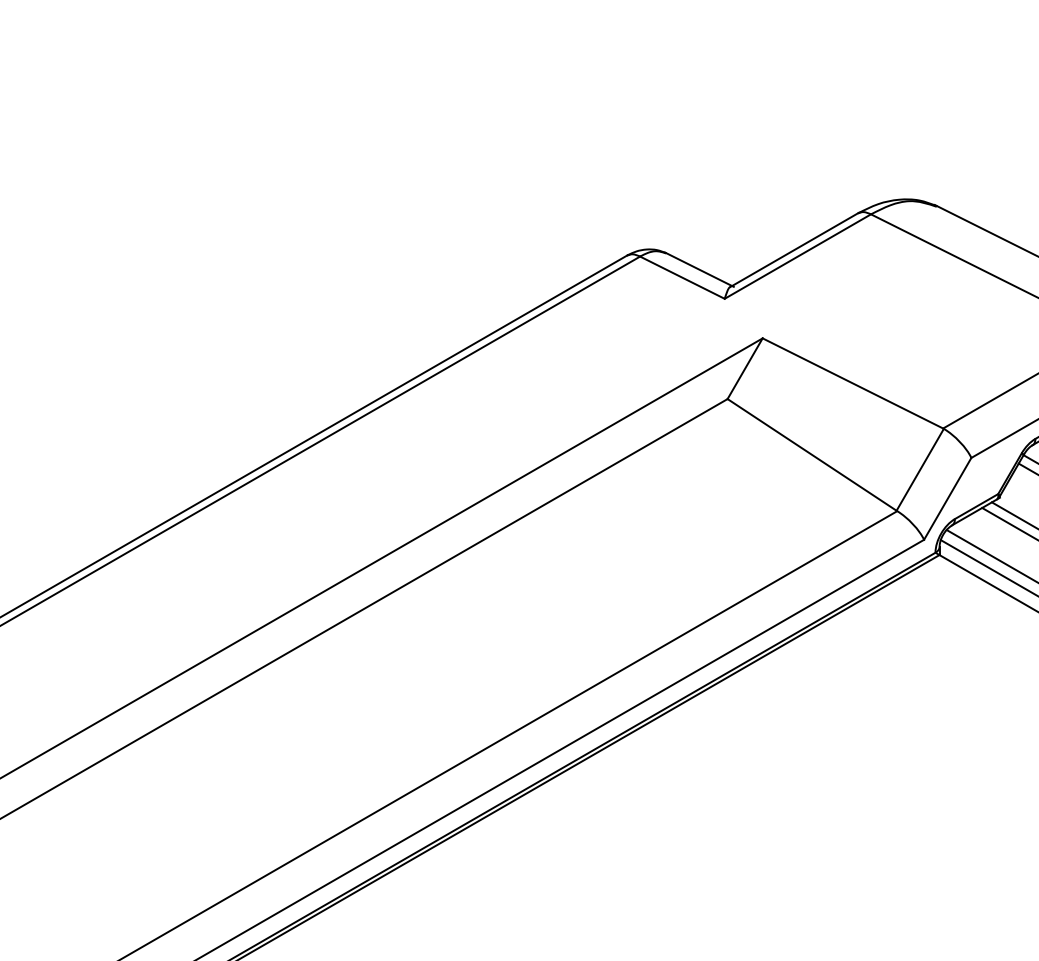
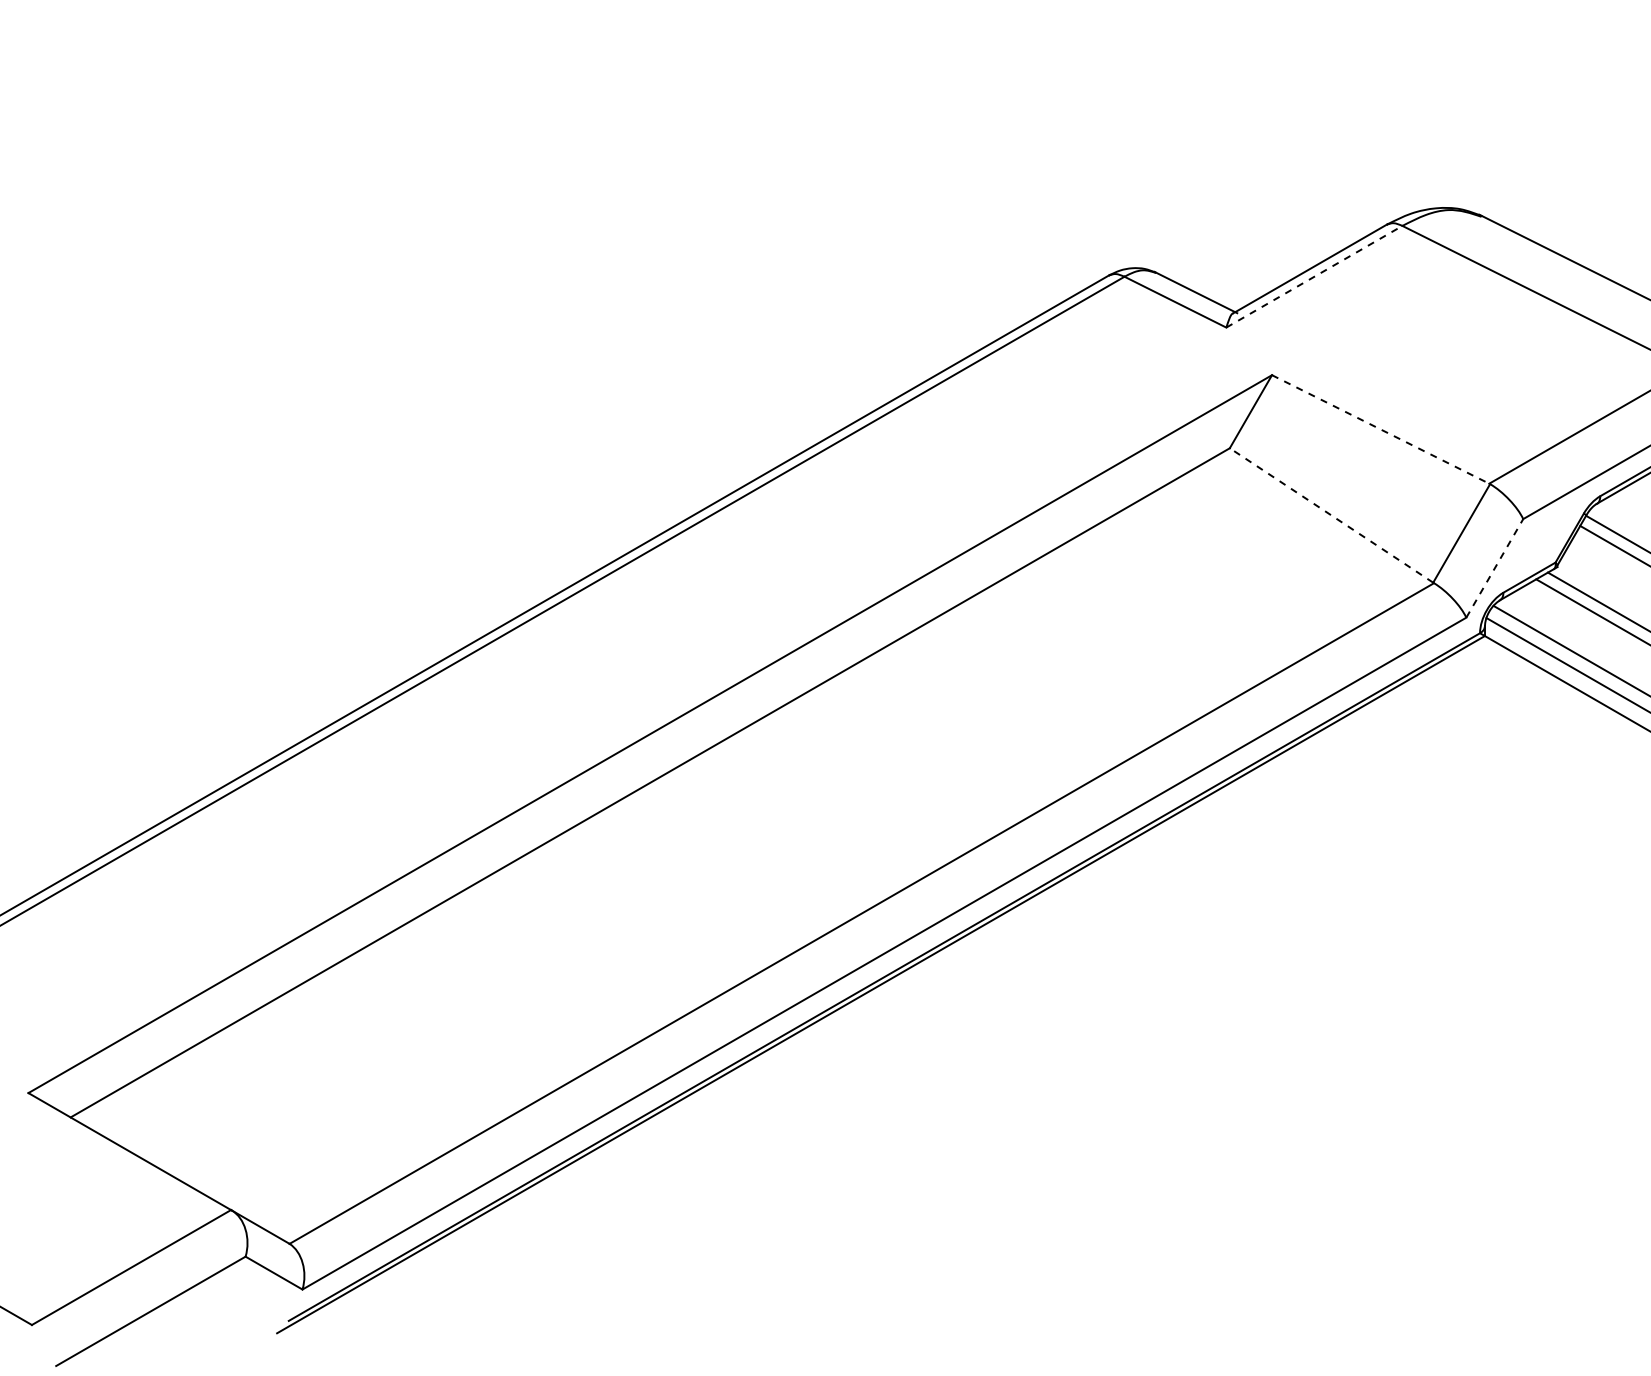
line: (797, 256) -> (1314, 276), solid -> dashed
line: (853, 383) -> (1381, 429), solid -> dashed
line: (812, 454) -> (1331, 515), solid -> dashed
line: (947, 498) -> (1494, 568), solid -> dashed

